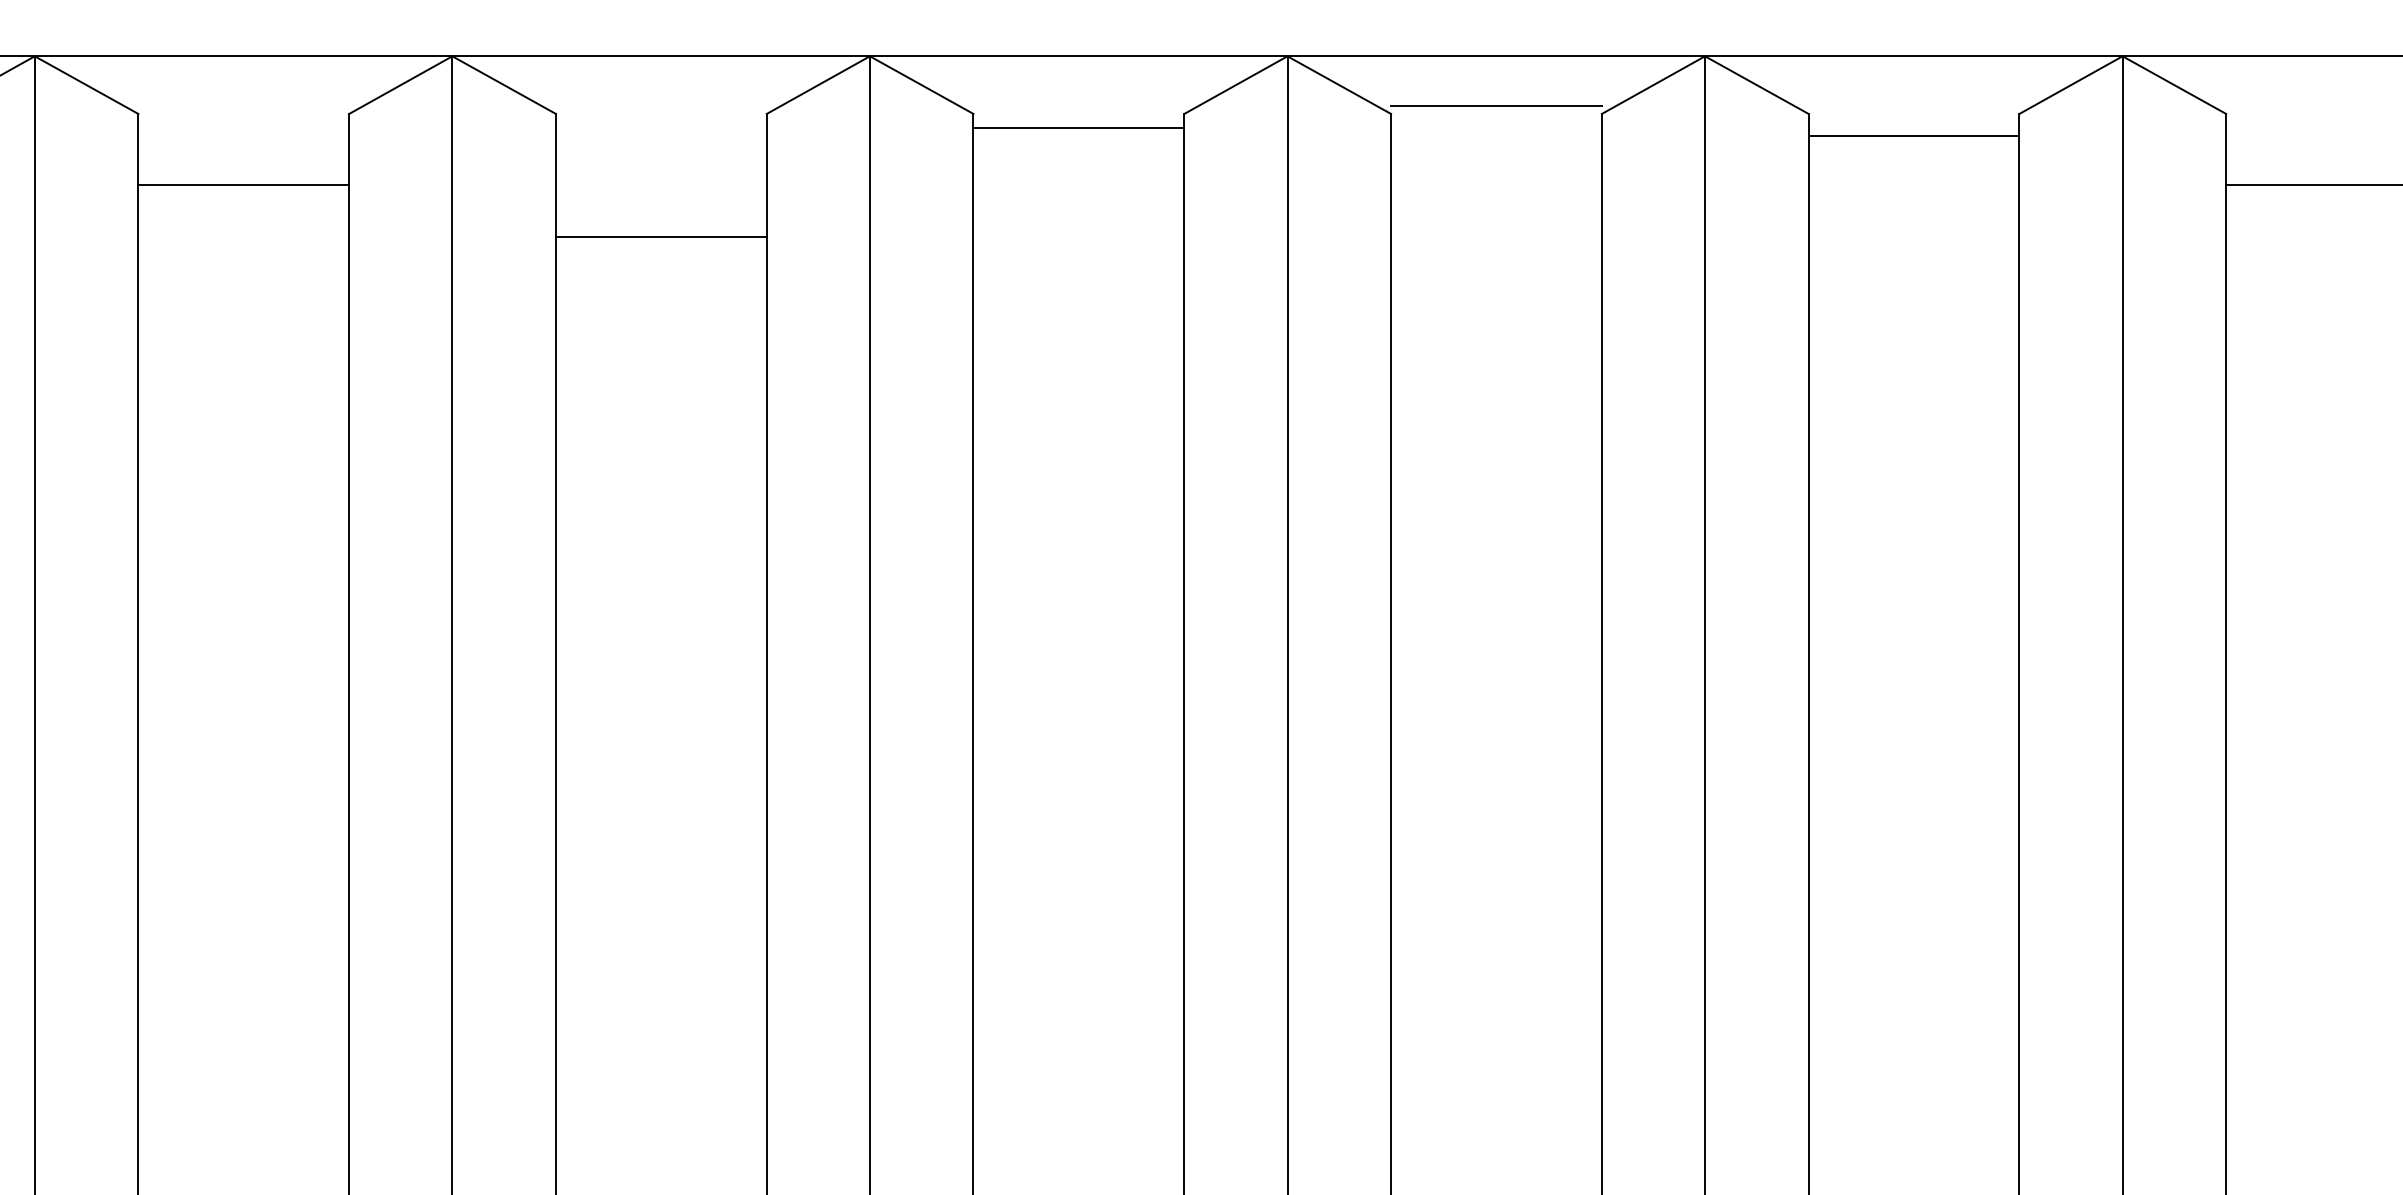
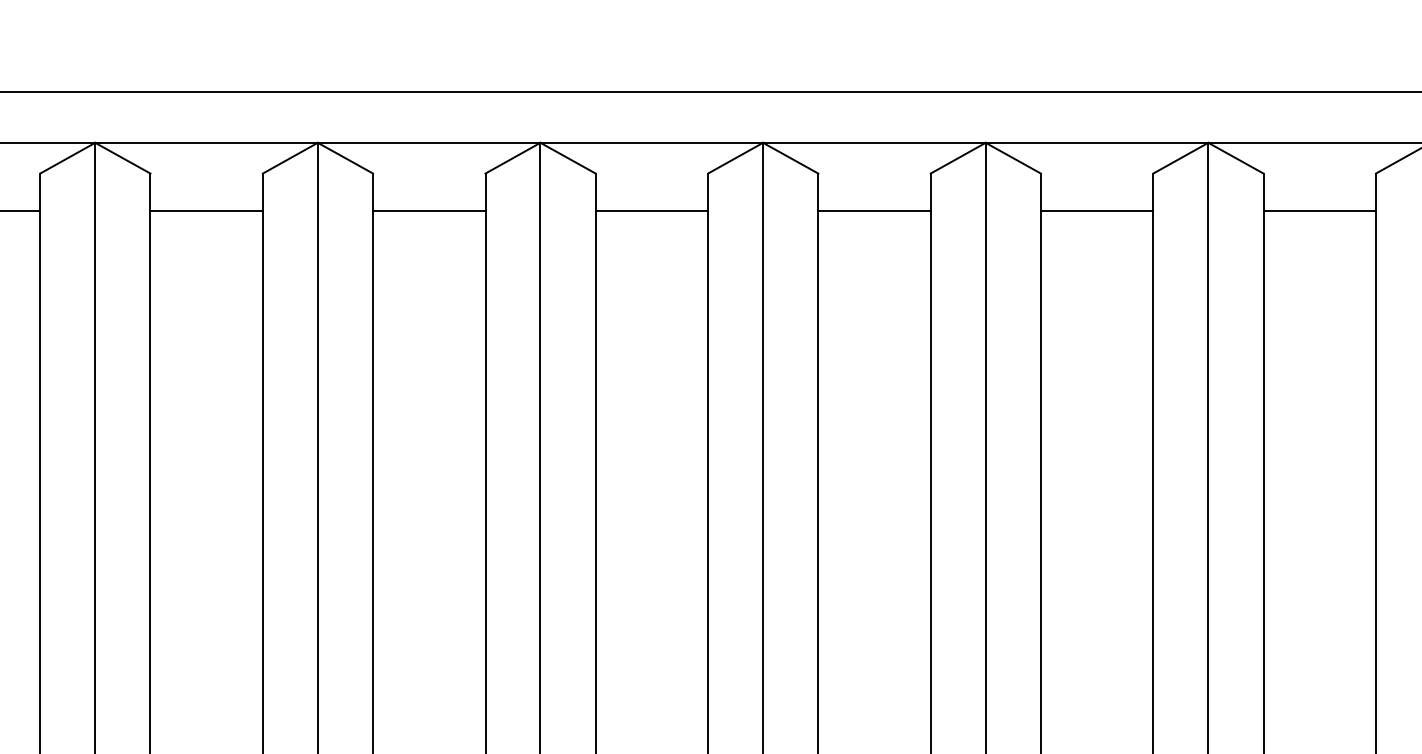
line: (1496, 106) -> (874, 211), moved
line: (1078, 128) -> (651, 211), moved
line: (1912, 136) -> (1096, 211), moved
line: (661, 237) -> (429, 211), moved

